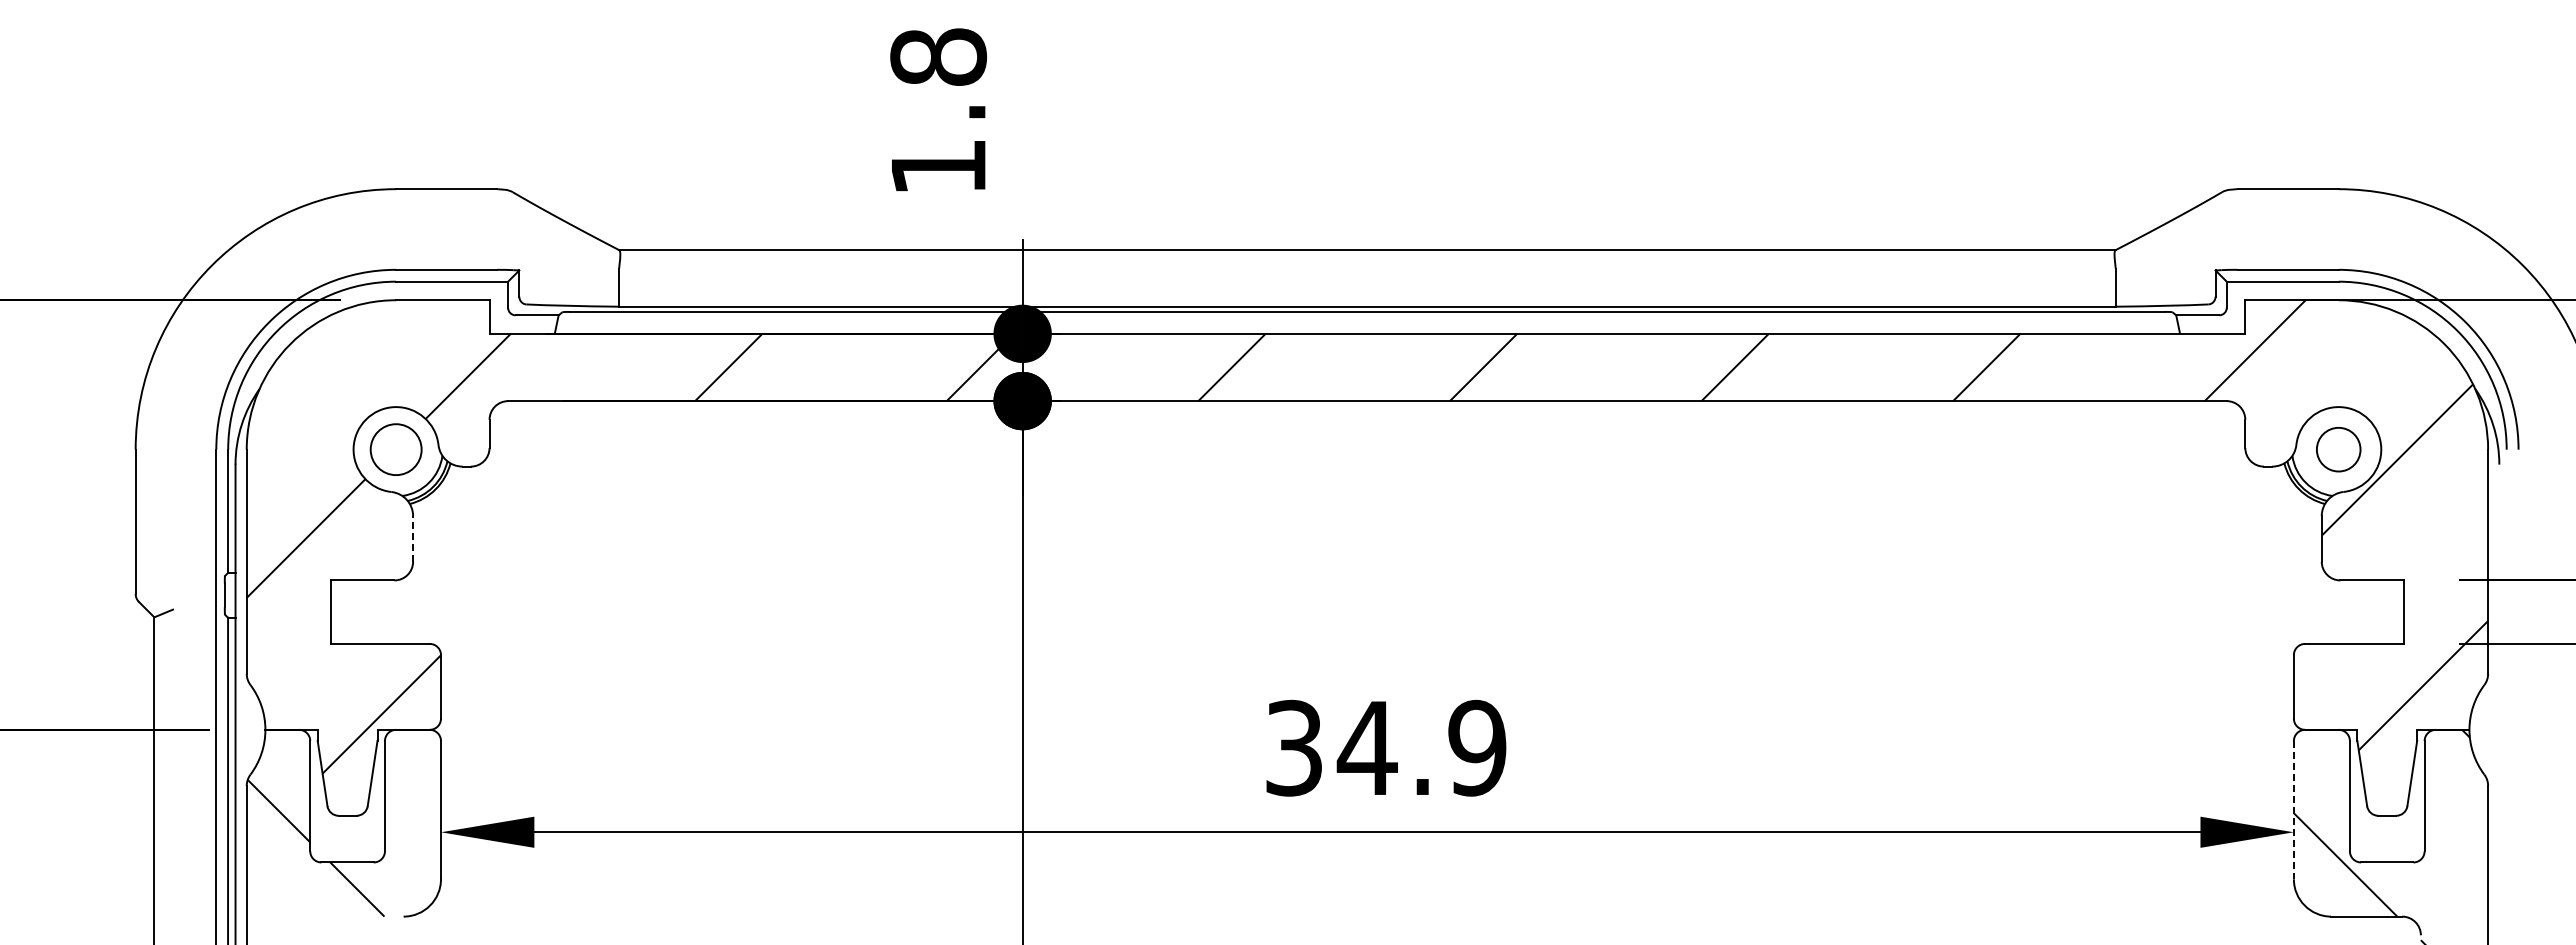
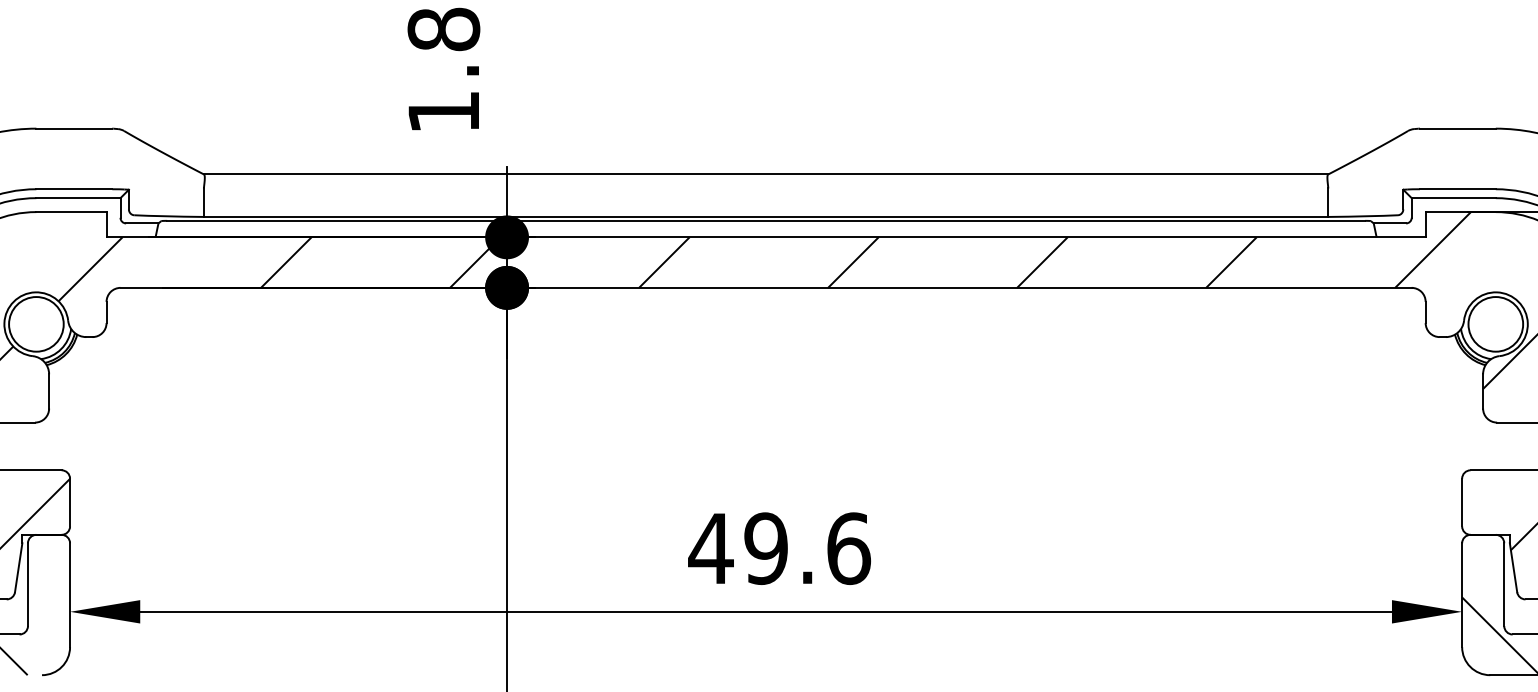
circle: (395, 449) -> (35, 324), size x1.43
circle: (2338, 449) -> (1495, 324), size x1.67
line: (413, 538) -> (49, 391), dashed -> solid
text: (1385, 747) -> (779, 548), 34.9 -> 49.6
line: (2293, 810) -> (1461, 595), dashed -> solid

